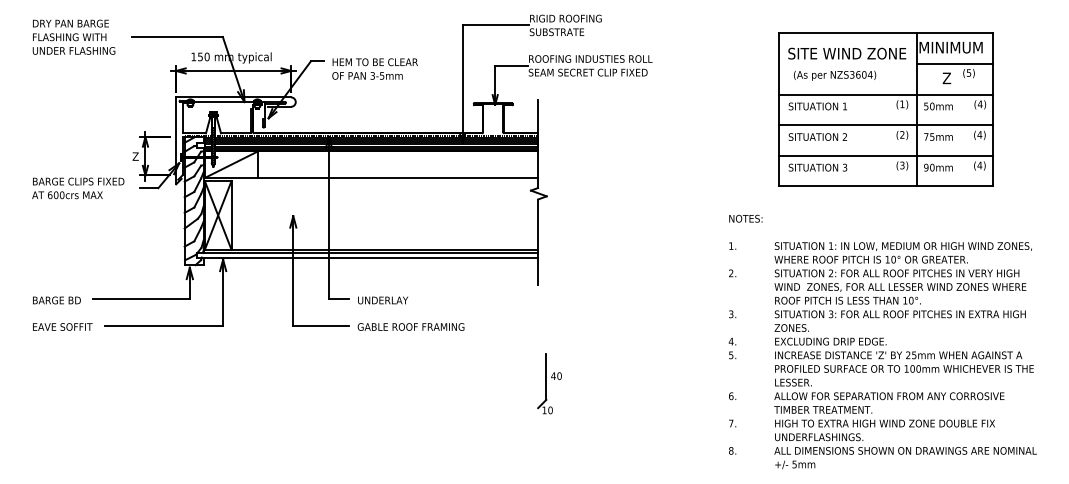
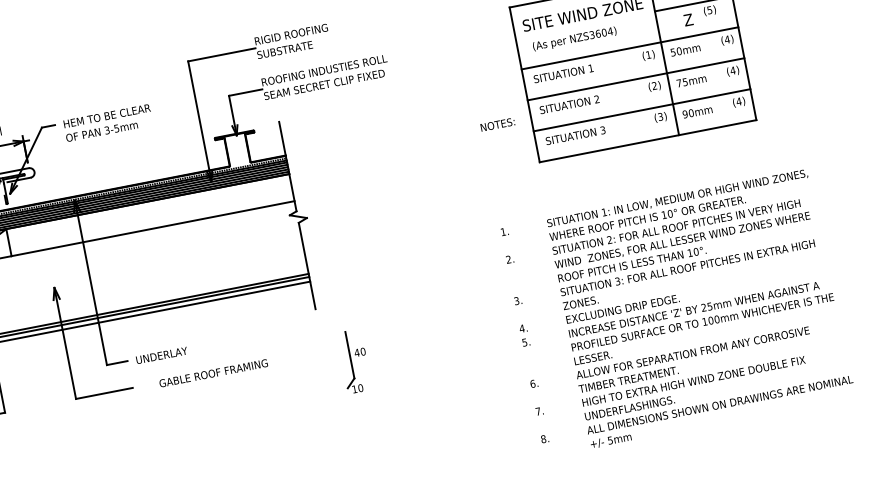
text: (745, 218) -> (497, 124), moved
text: (410, 326) -> (212, 372), moved
part: (549, 383) -> (354, 361), moved

